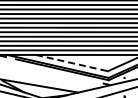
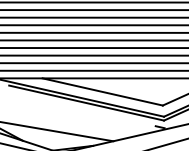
line: (71, 63) -> (101, 92), dashed -> solid

